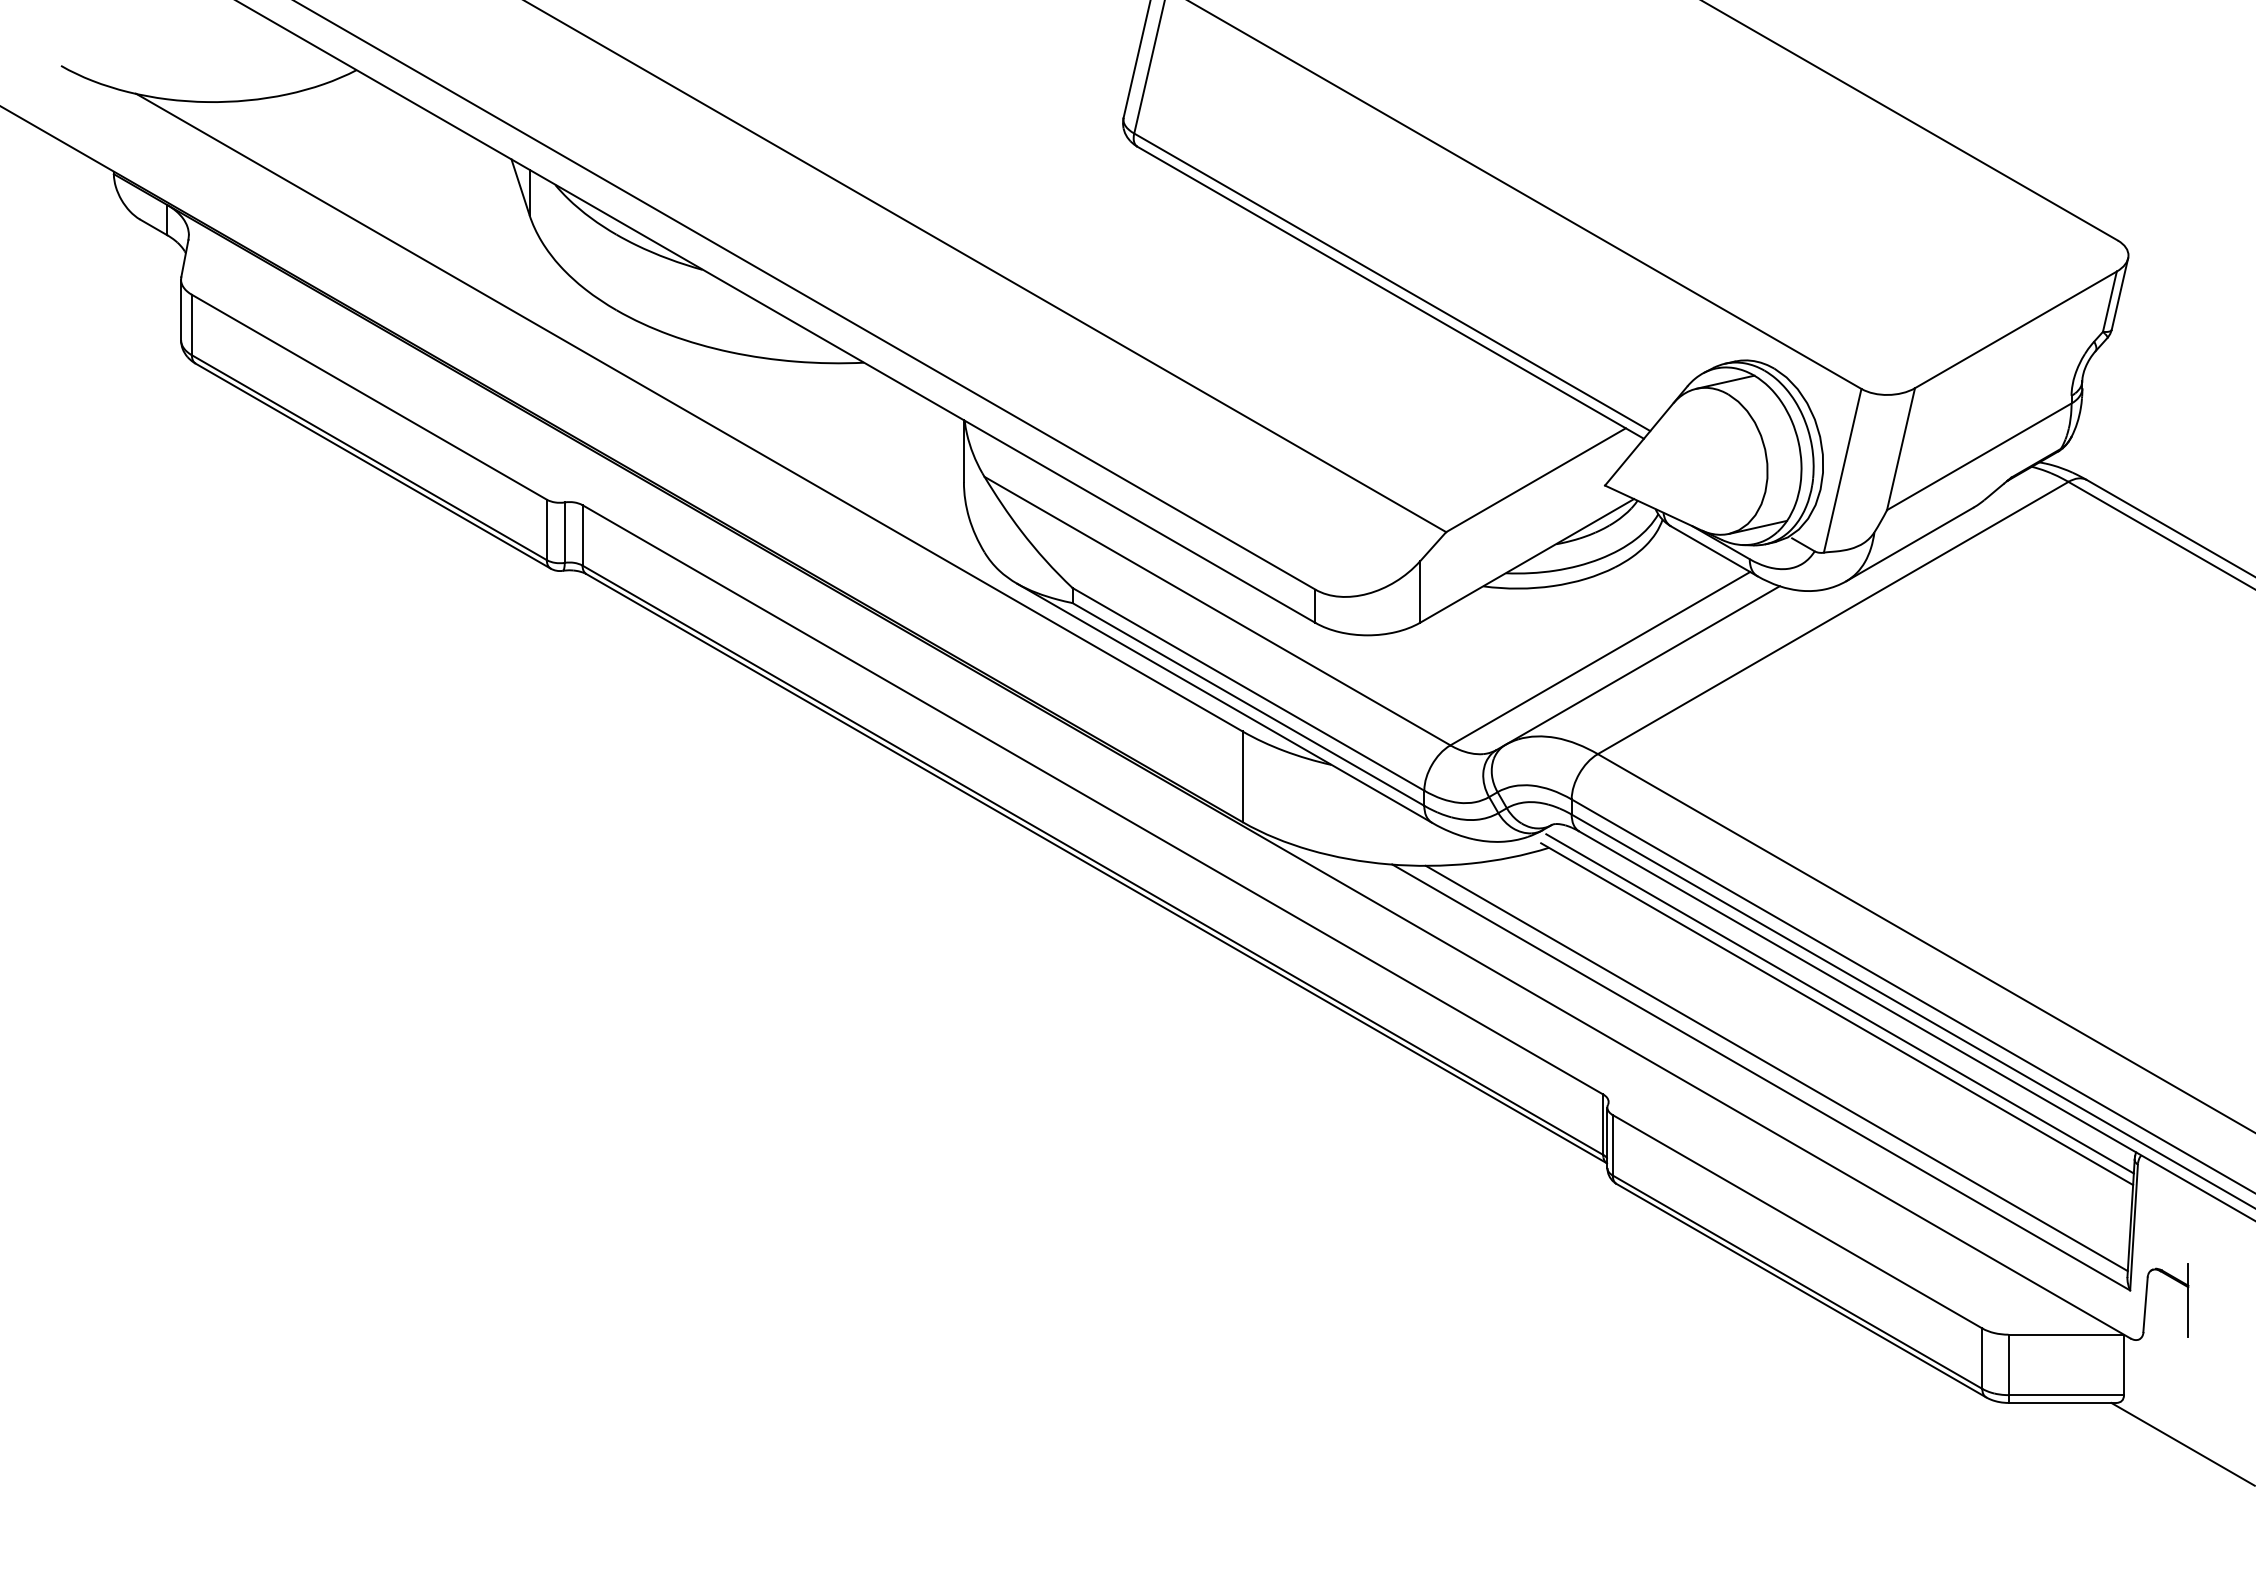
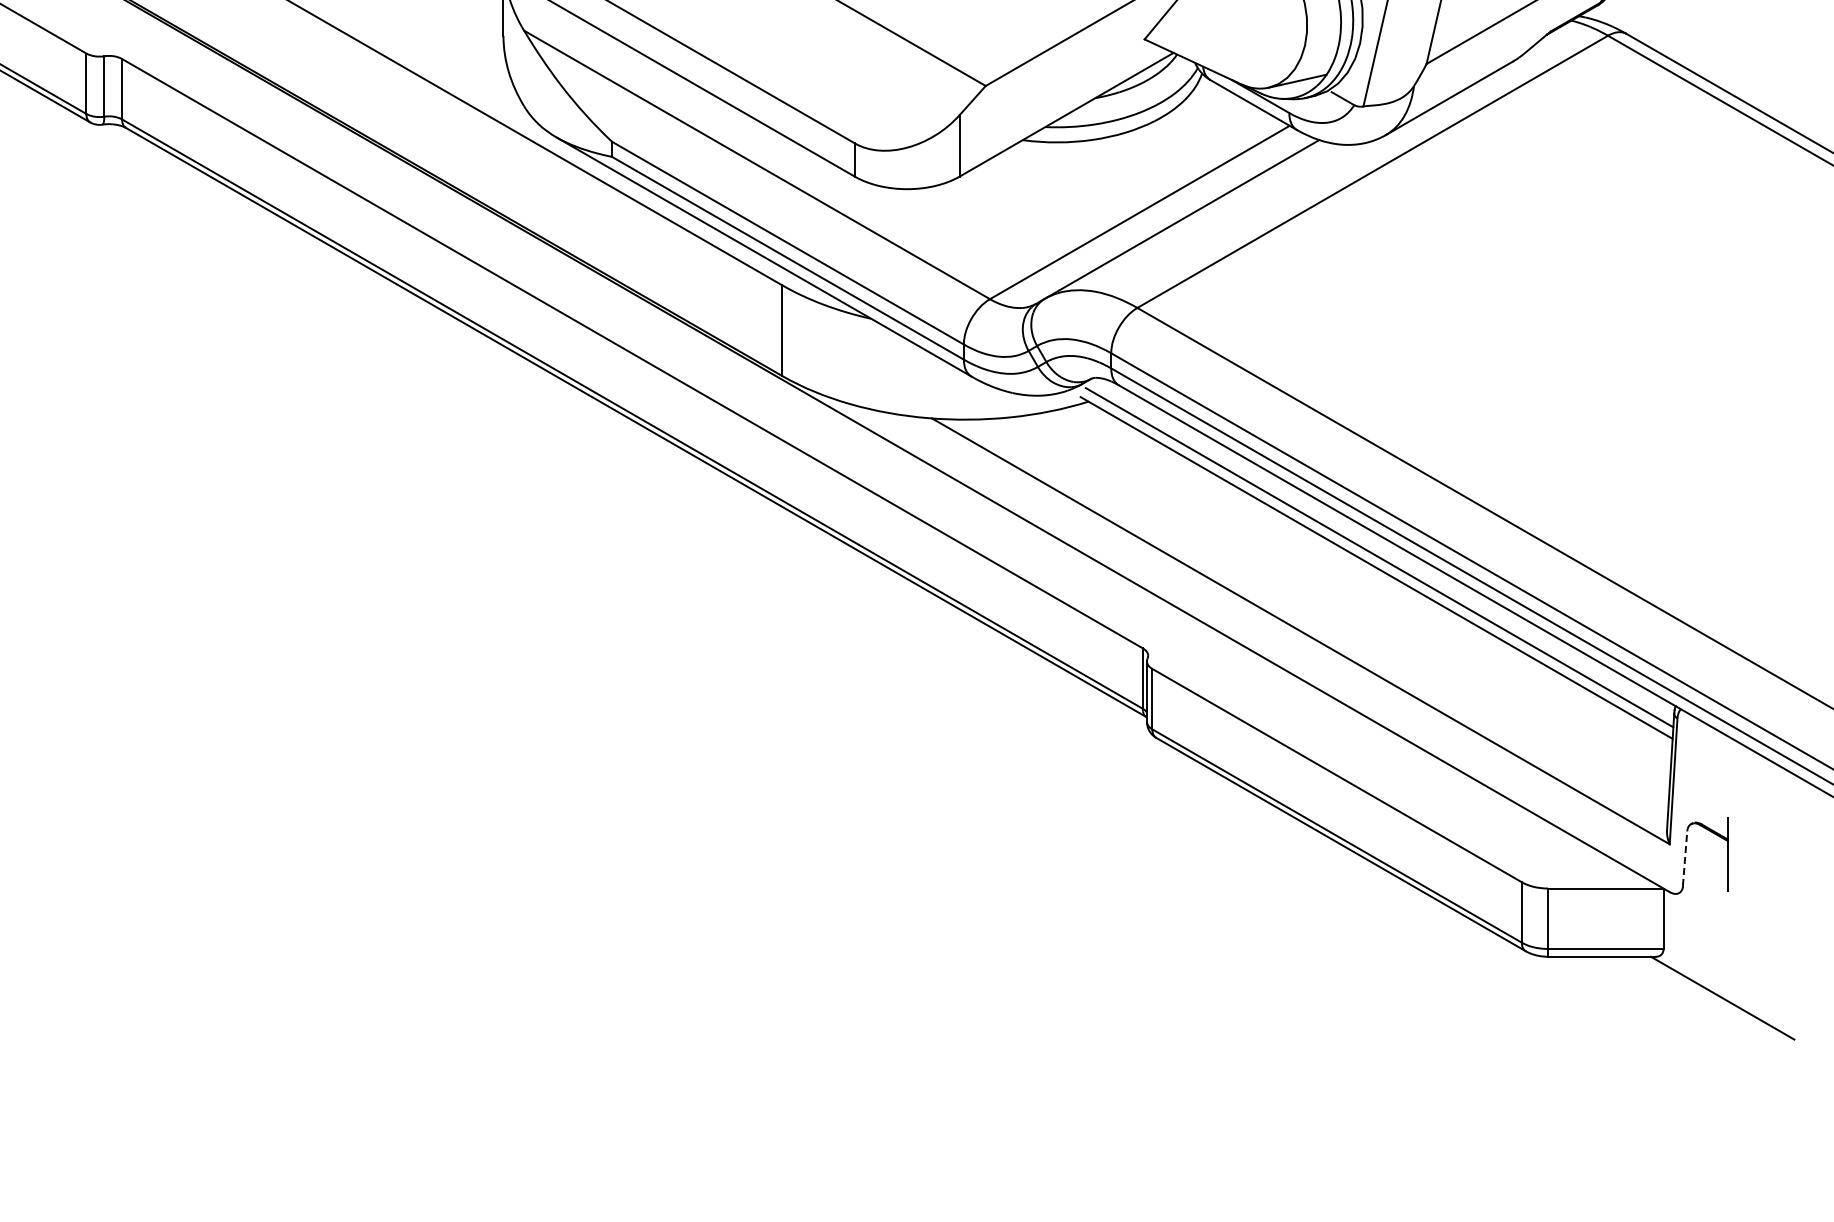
line: (1776, 1068) -> (1316, 622), removed
line: (2145, 1304) -> (1685, 858), solid -> dashed

